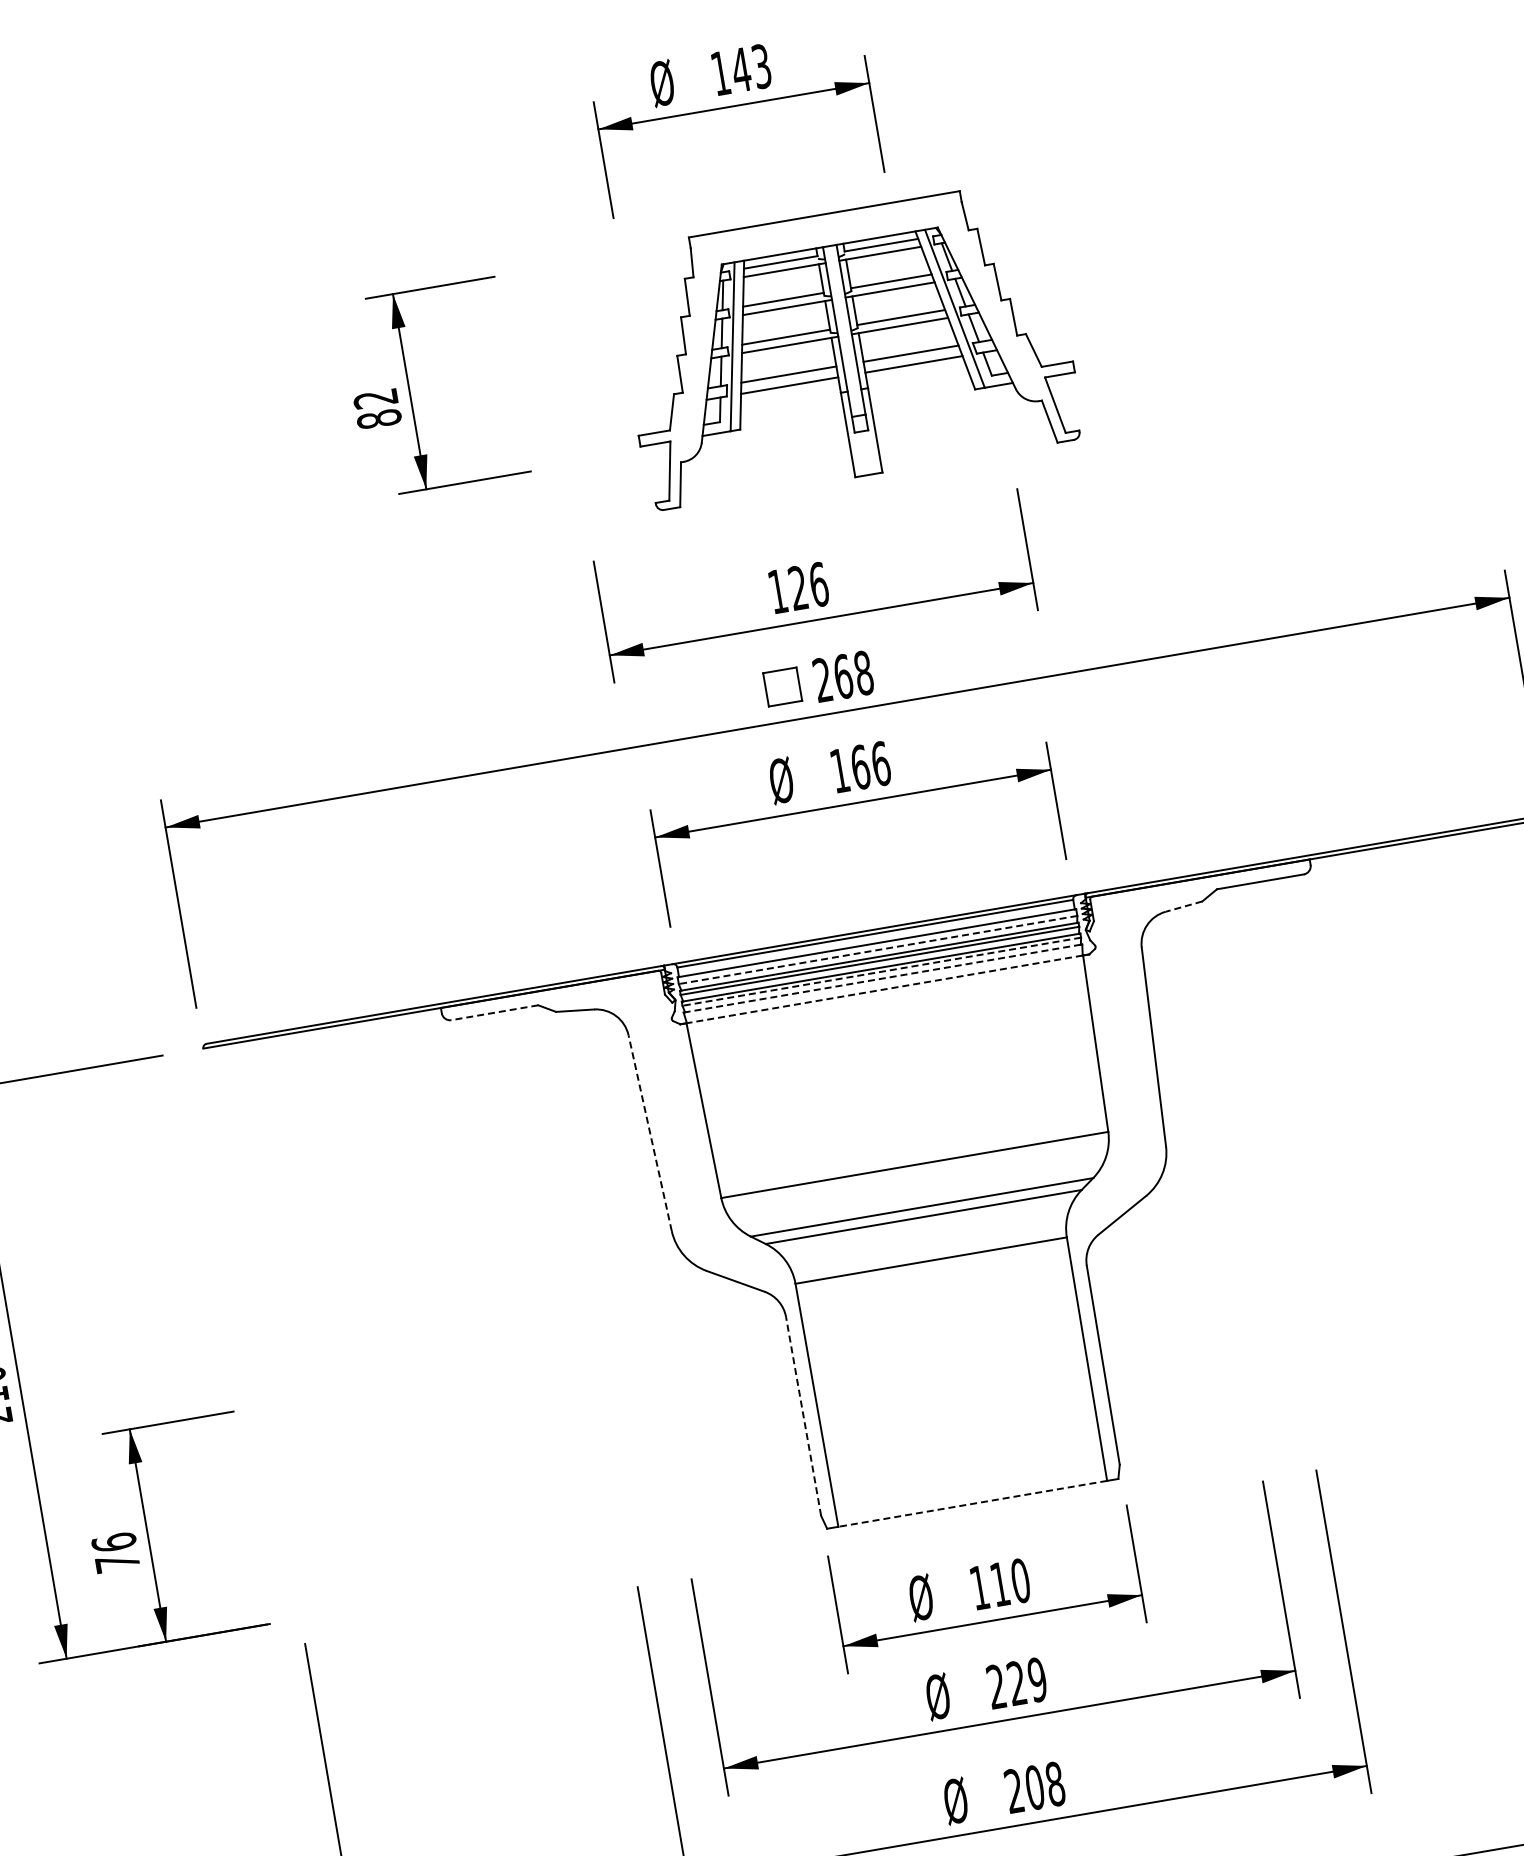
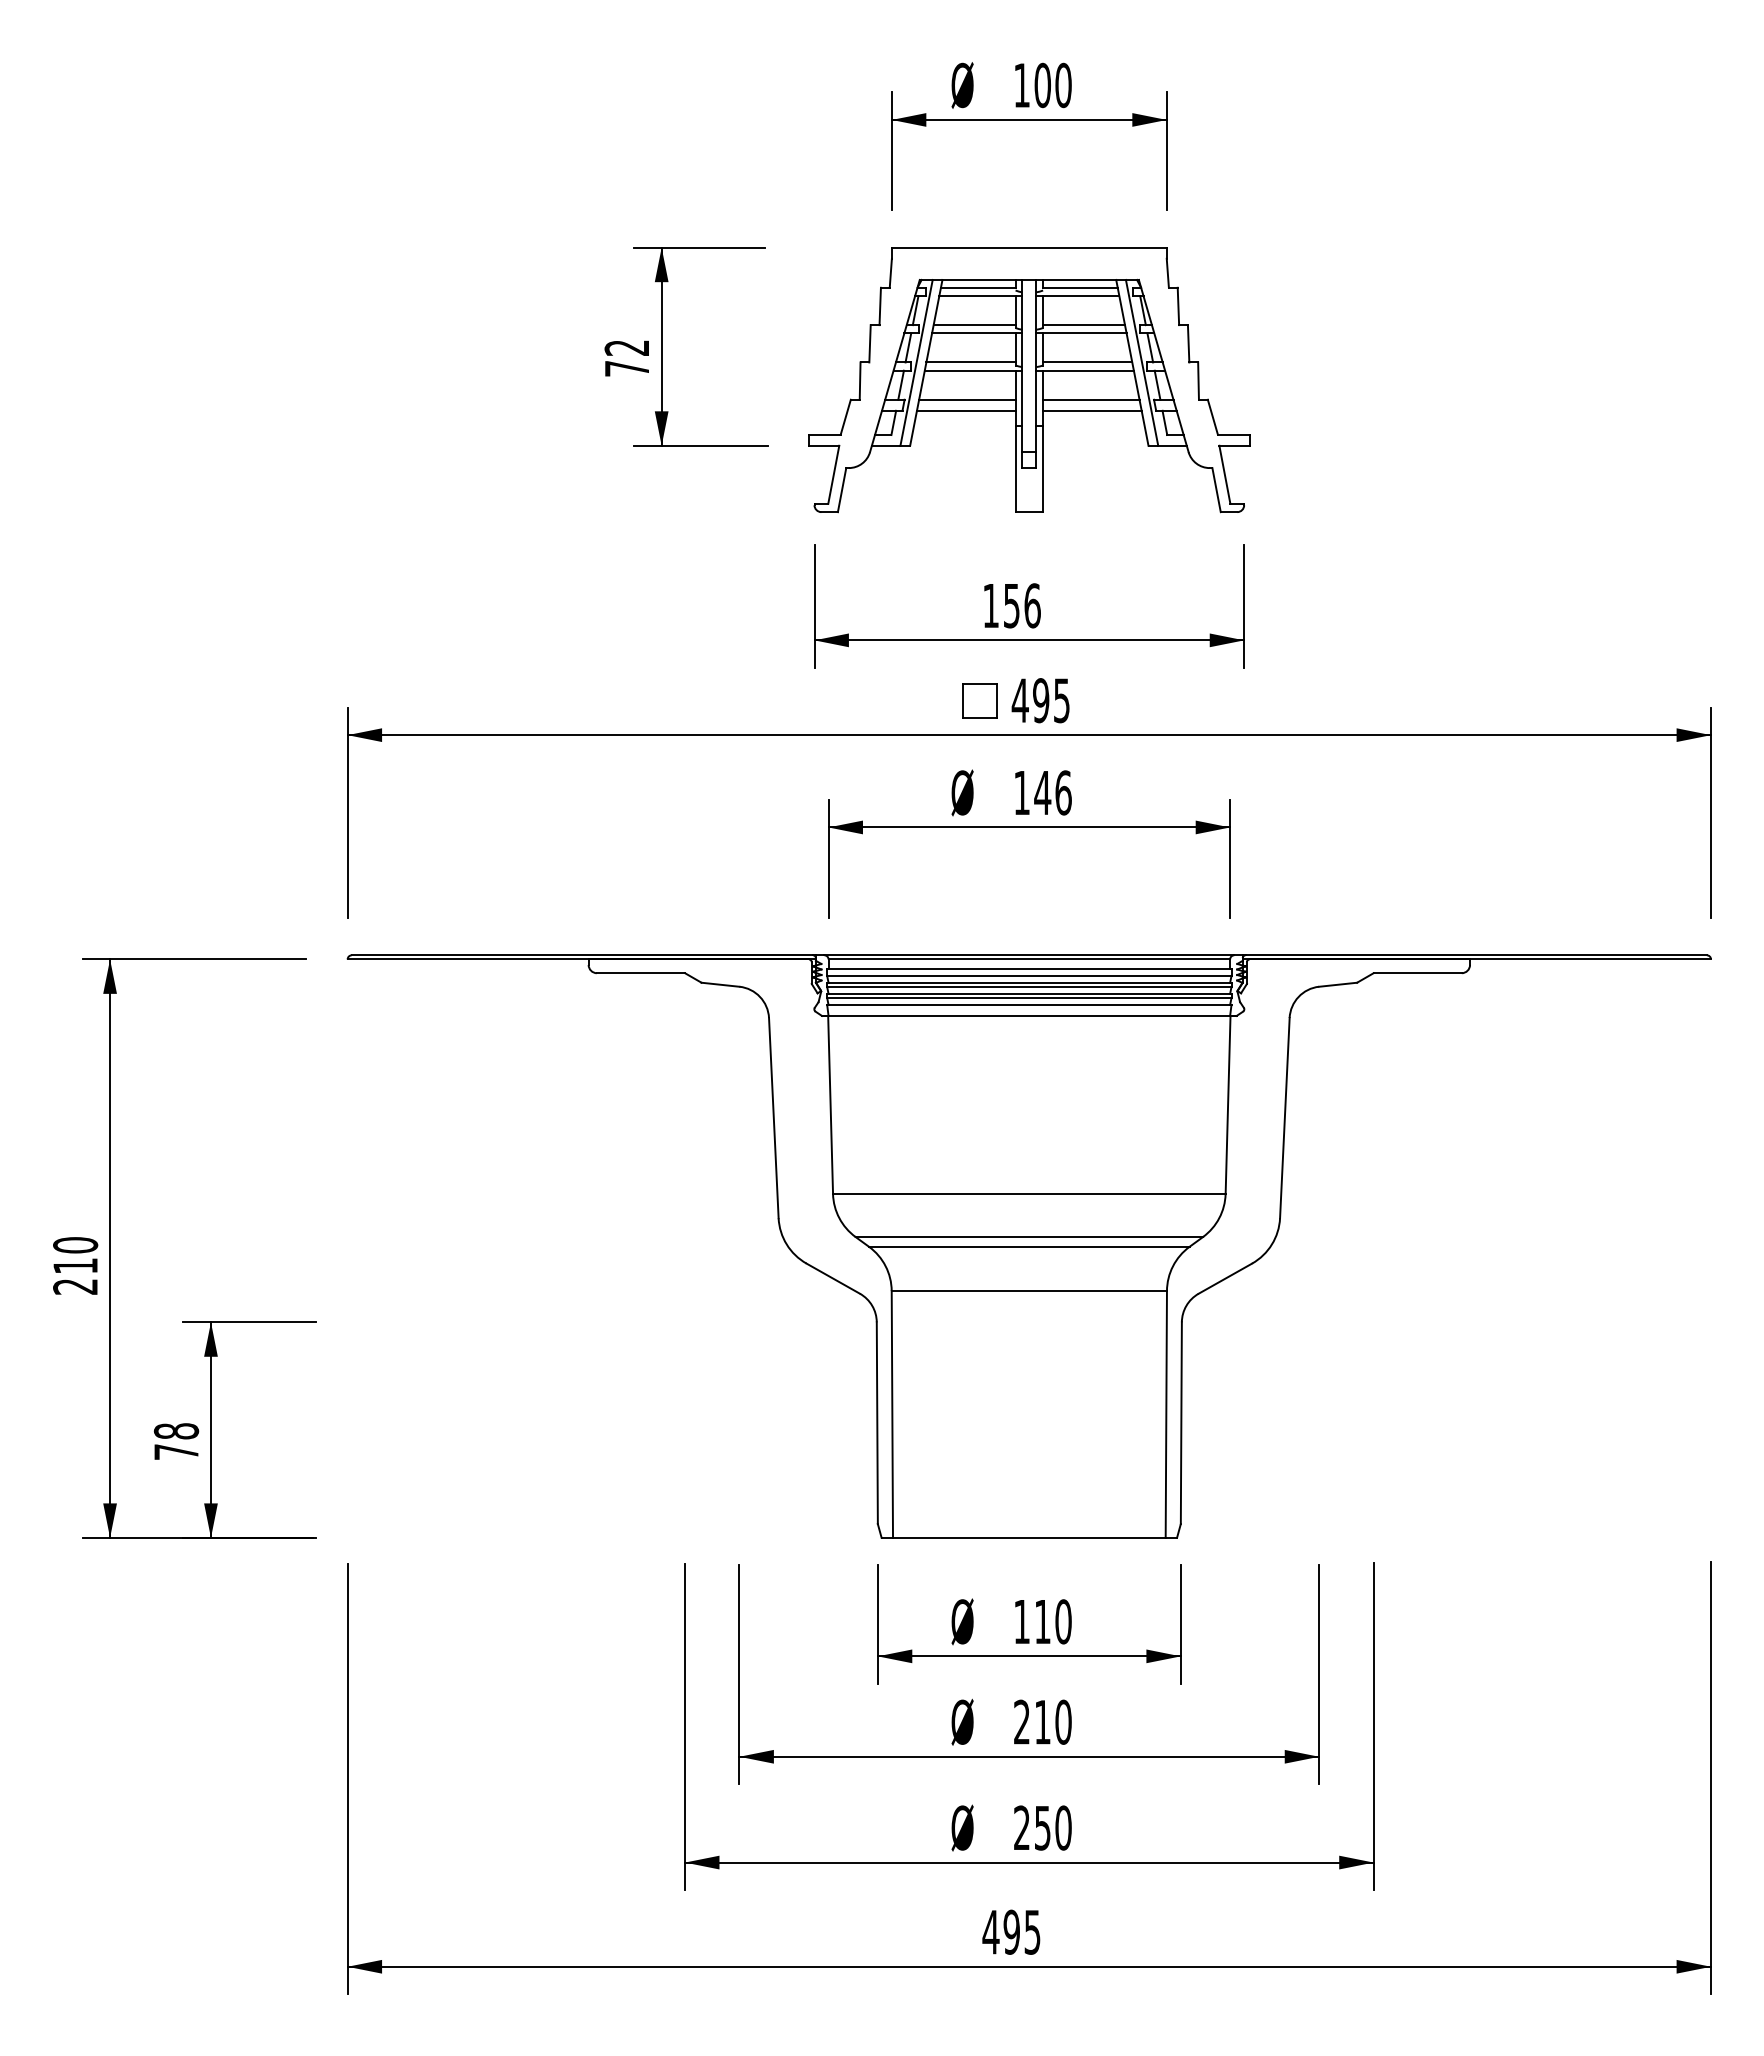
text: (750, 68) -> (1052, 85), 143 -> 100
part: (846, 345) -> (1029, 380), moved
text: (378, 419) -> (626, 368), 82 -> 72
text: (798, 587) -> (1011, 605), 126 -> 156
text: (842, 676) -> (1040, 700), 268 -> 495
text: (860, 766) -> (1042, 792), 166 -> 146
line: (1183, 906) -> (1337, 984), dashed -> solid
line: (877, 949) -> (1028, 975), dashed -> solid
line: (881, 972) -> (1028, 998), dashed -> solid
line: (883, 978) -> (1029, 1004), dashed -> solid
line: (884, 988) -> (1029, 1015), dashed -> solid
line: (494, 1013) -> (640, 973), dashed -> solid
line: (649, 1132) -> (773, 1117), dashed -> solid
line: (803, 1416) -> (877, 1423), dashed -> solid
line: (971, 1503) -> (1028, 1537), dashed -> solid
text: (113, 1542) -> (175, 1431), 76 -> 78
text: (1026, 1680) -> (1052, 1721), 229 -> 210
text: (1044, 1785) -> (1052, 1827), 208 -> 250

